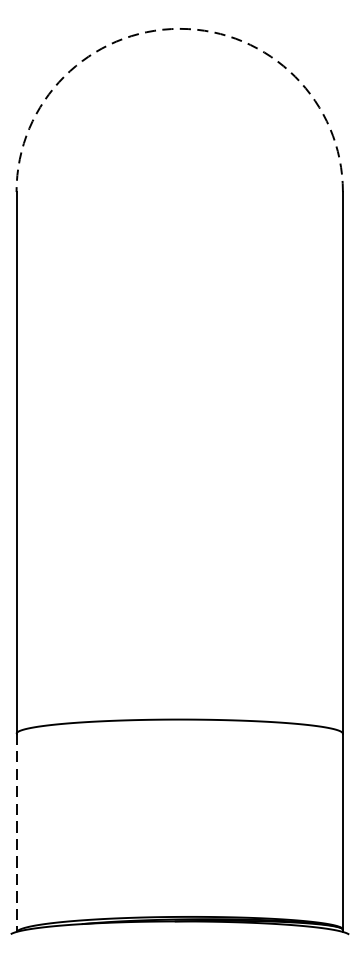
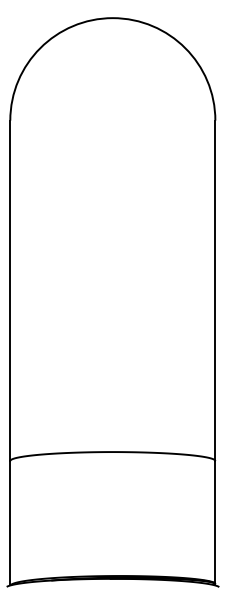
arc: (179, 29) -> (112, 18), dashed -> solid
line: (16, 833) -> (10, 523), dashed -> solid

